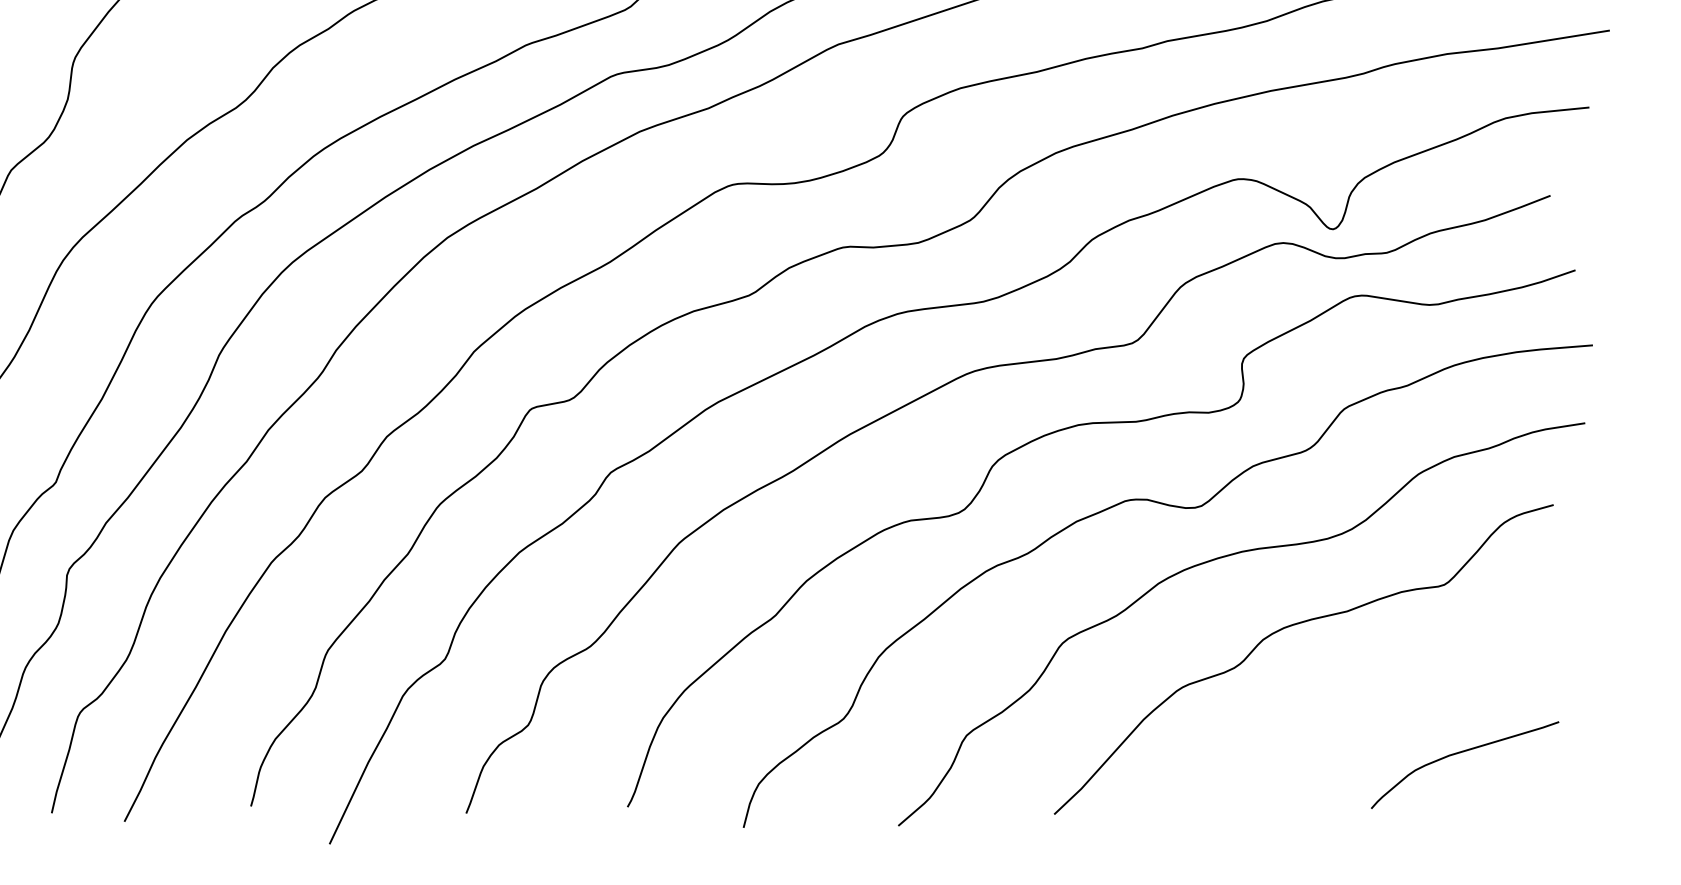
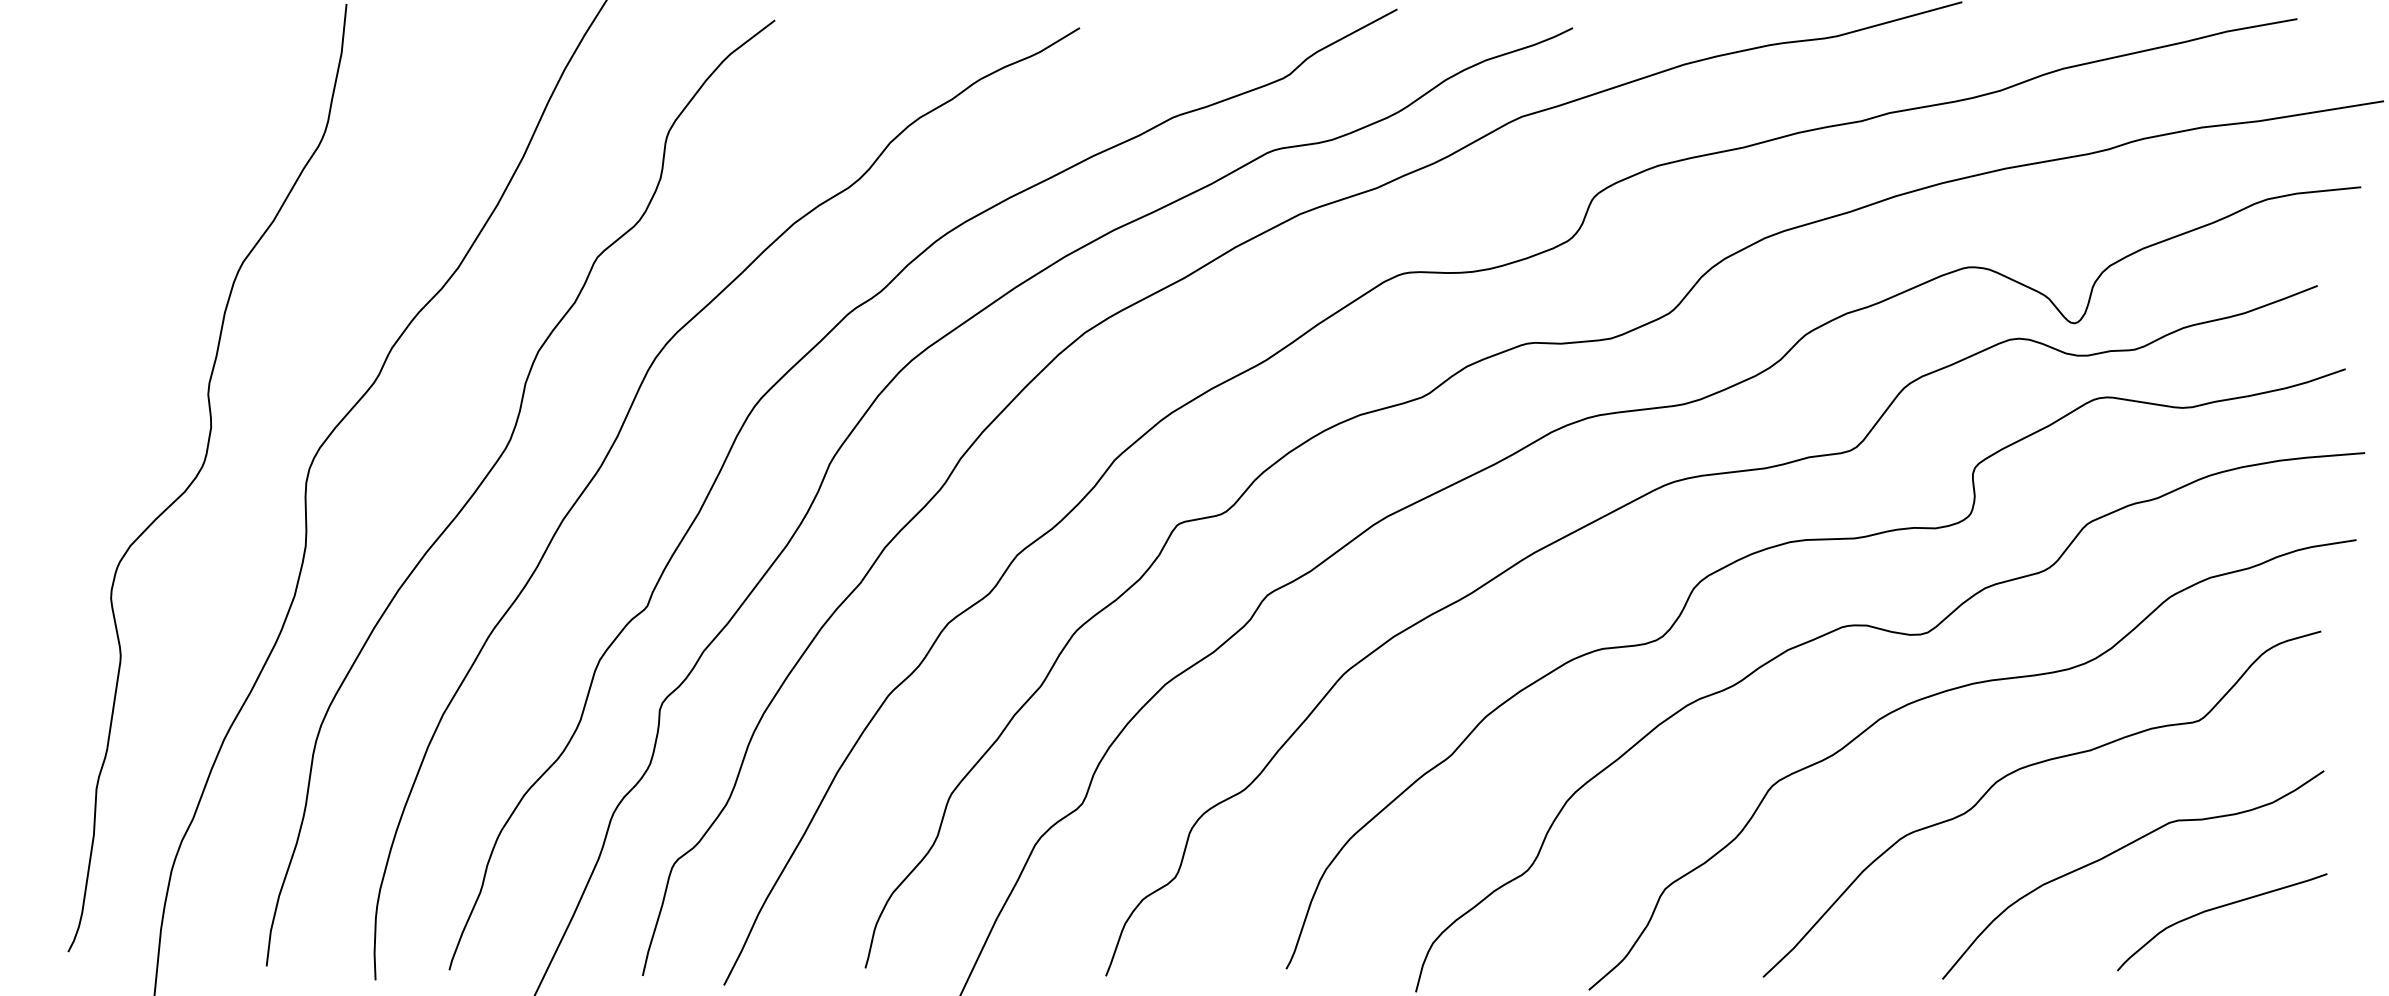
curve: (1374, 700) -> (2121, 849), added

